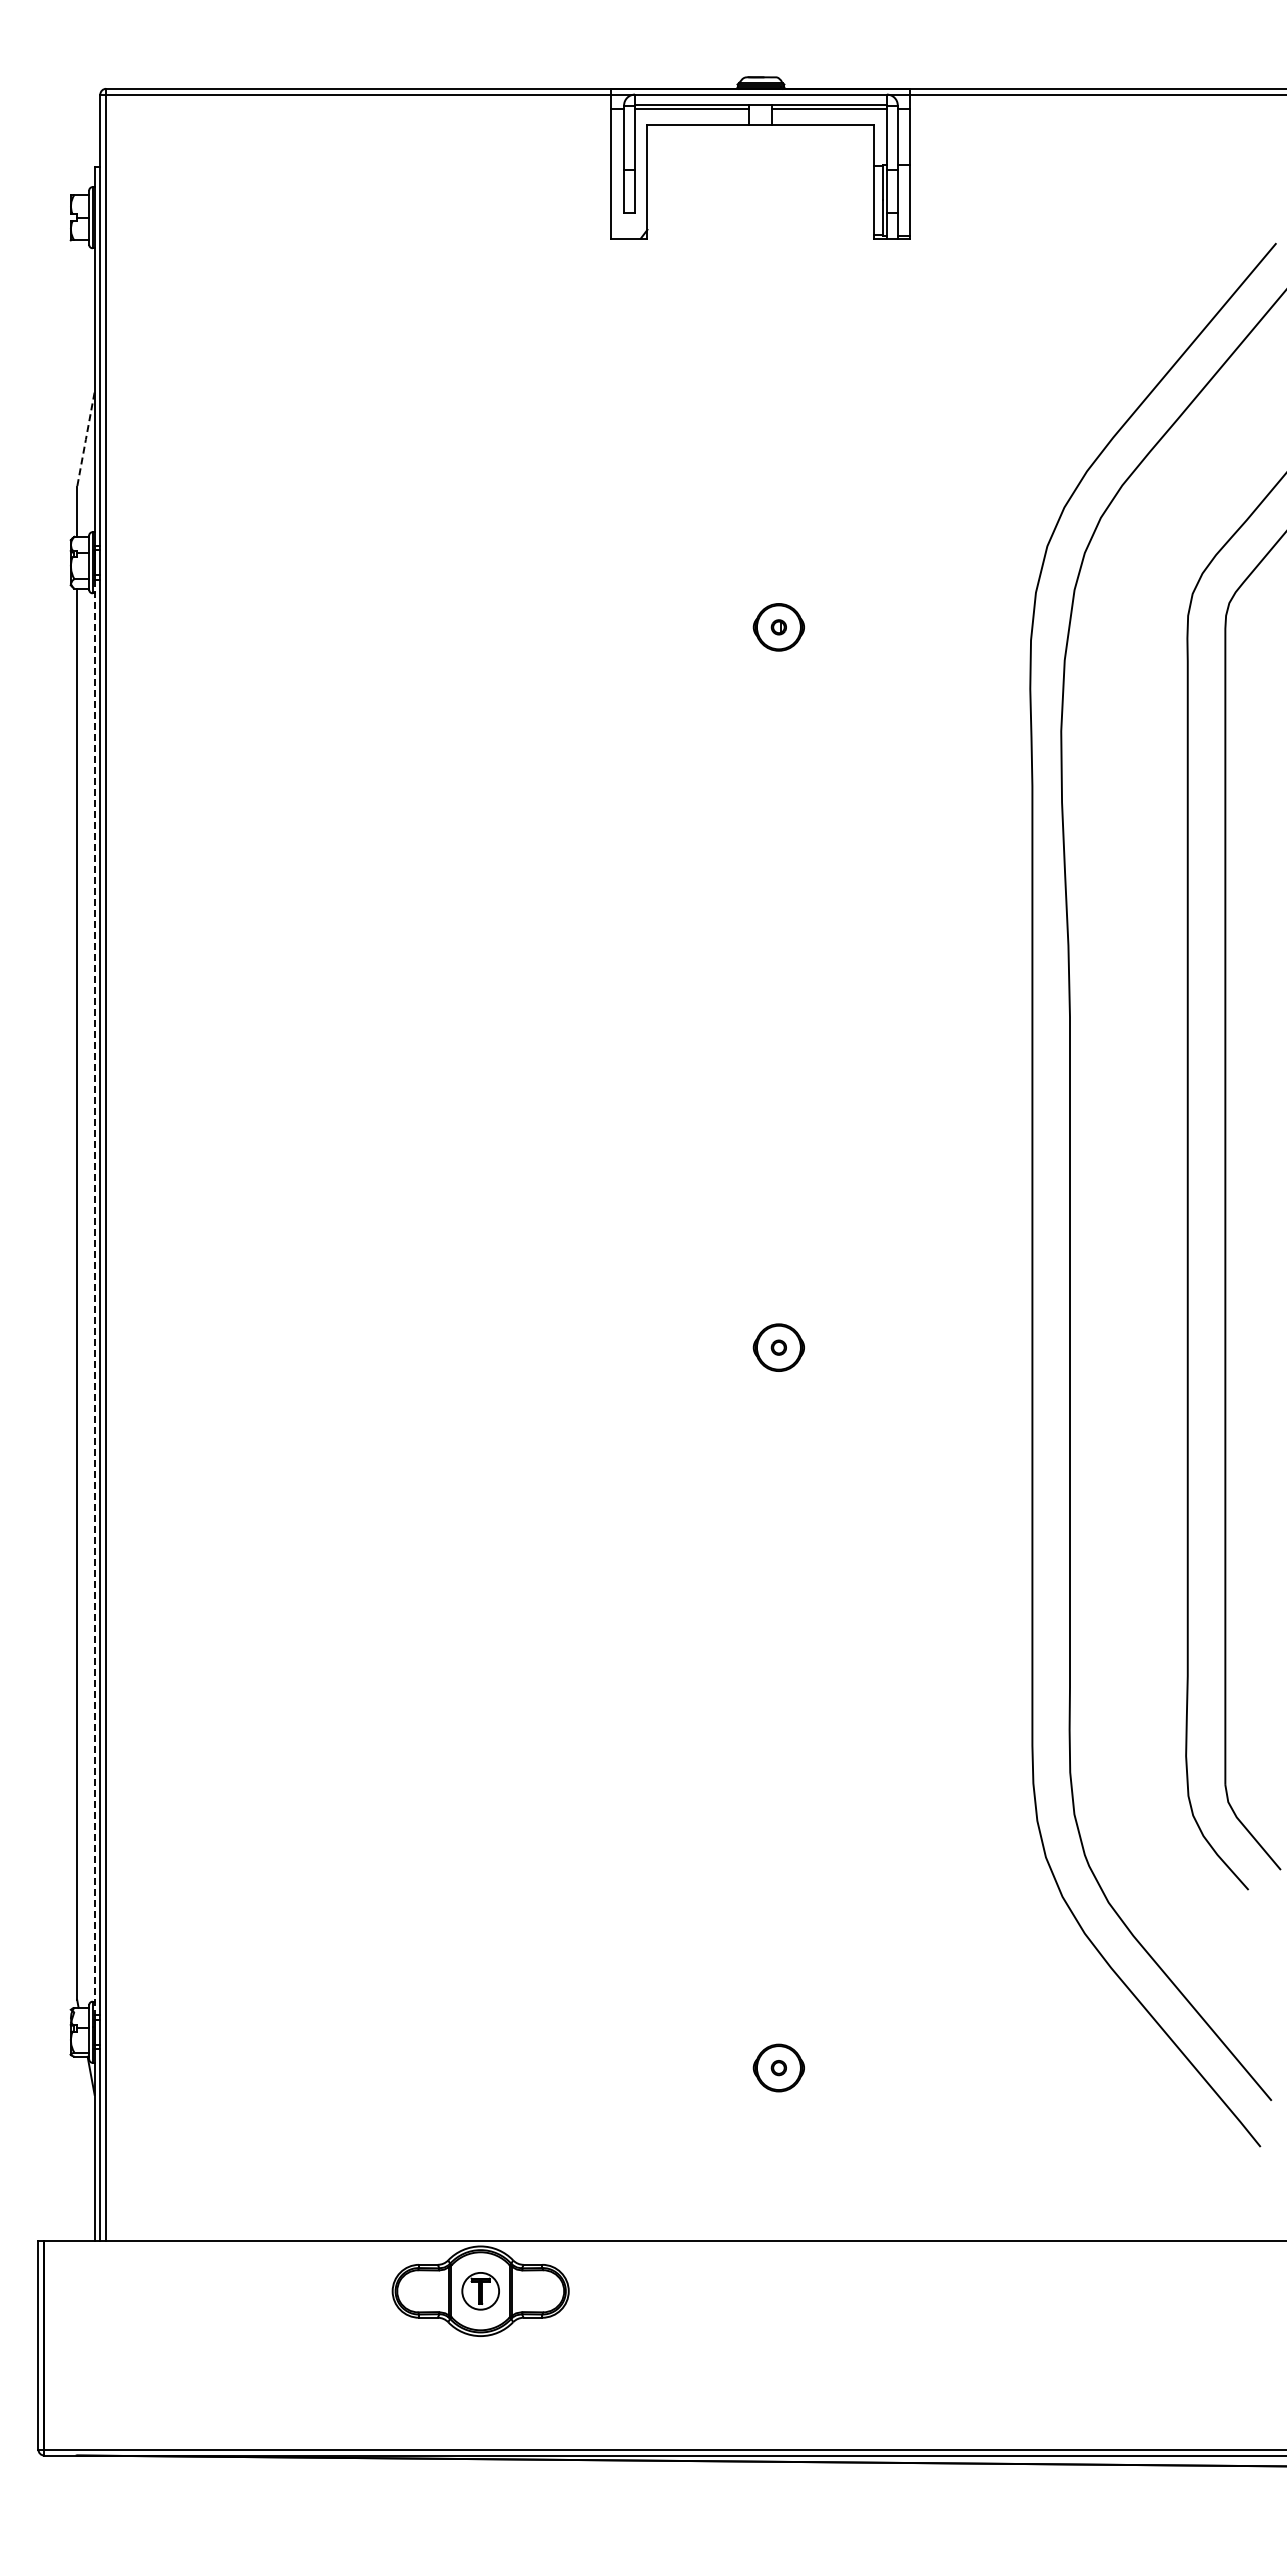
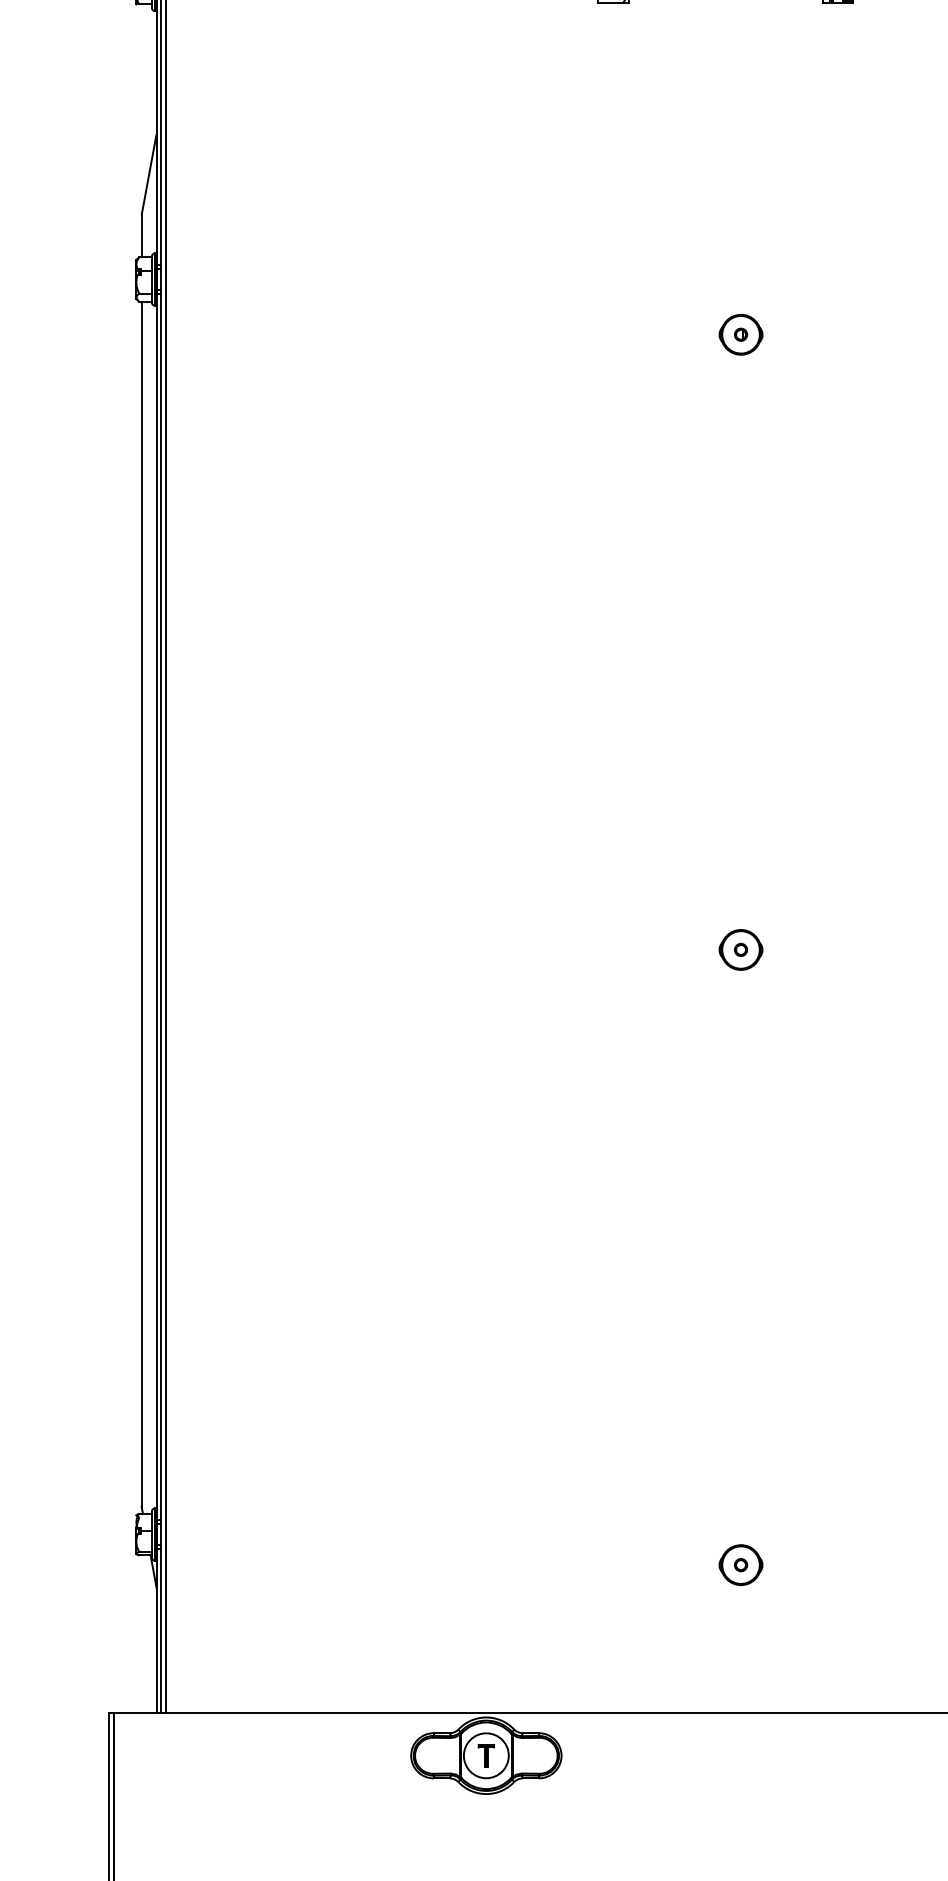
line: (85, 439) -> (148, 174), dashed -> solid
line: (94, 1297) -> (156, 907), dashed -> solid
circle: (480, 2291) -> (486, 1755), size x1.43

